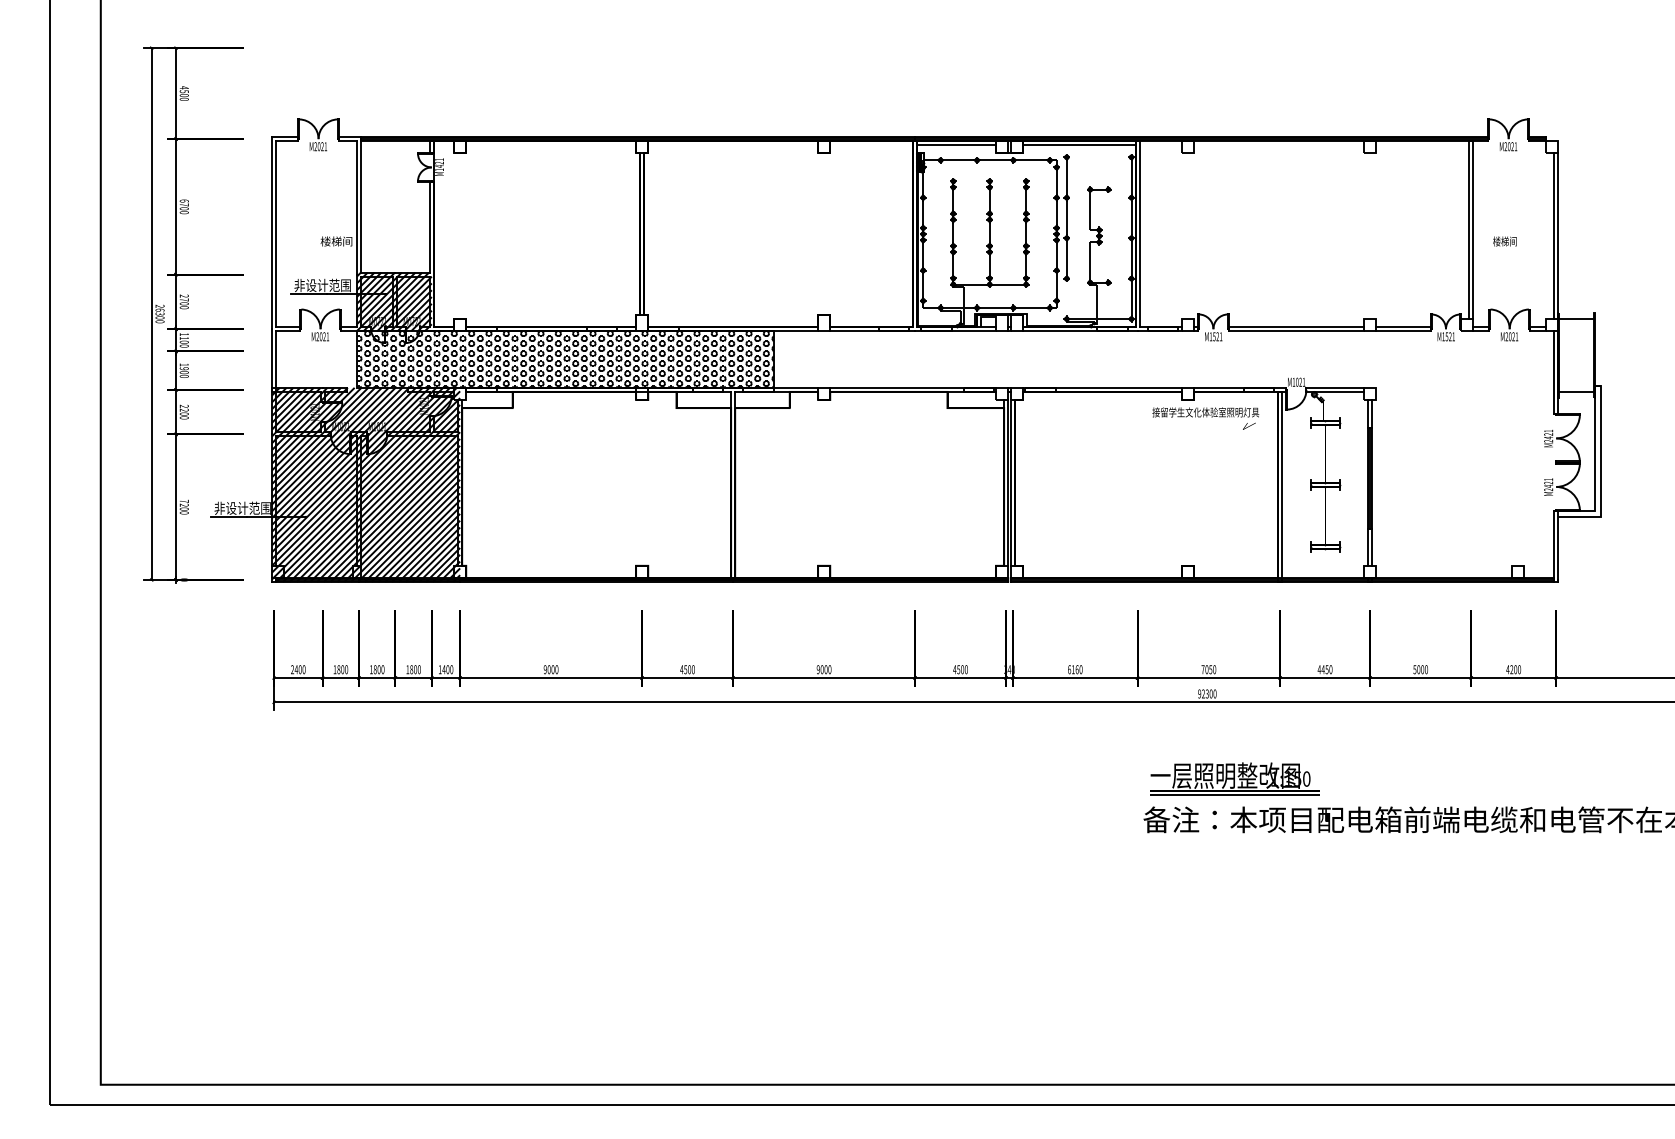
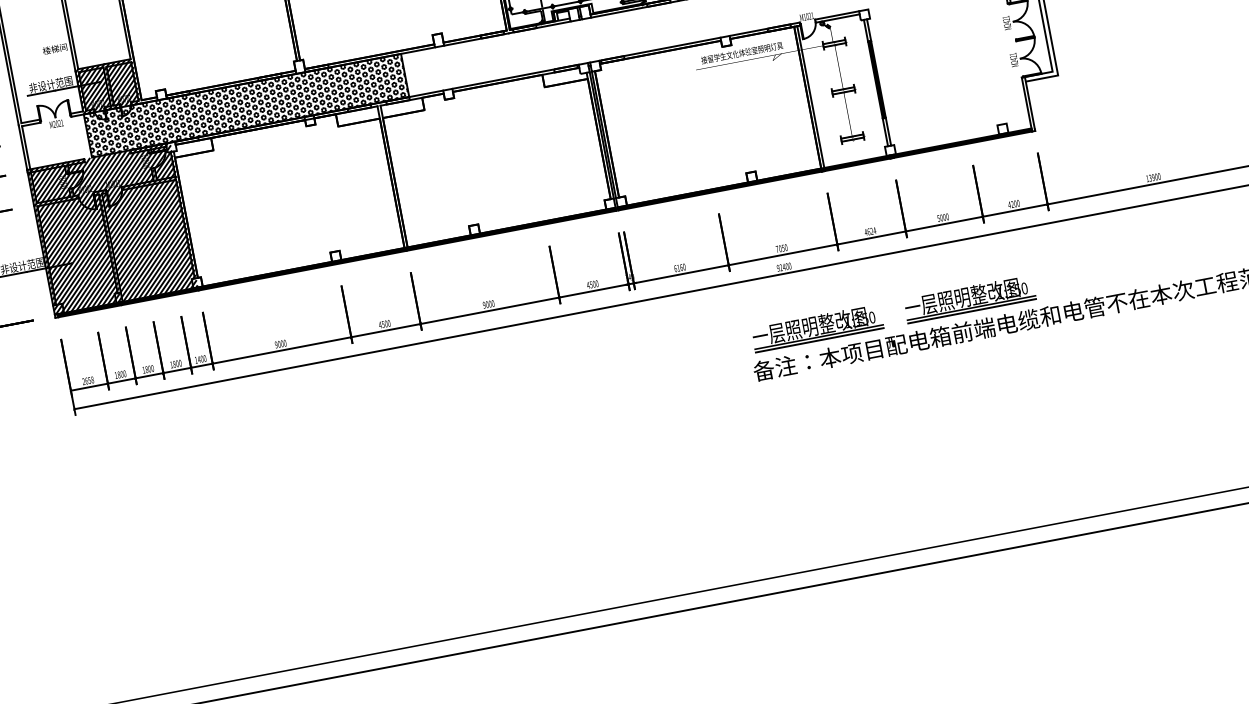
text: (299, 669) -> (89, 380), 2400 -> 2658
text: (1326, 669) -> (871, 231), 4450 -> 4624
text: (1206, 693) -> (783, 266), 92300 -> 92400
part: (1434, 778) -> (969, 298), added

